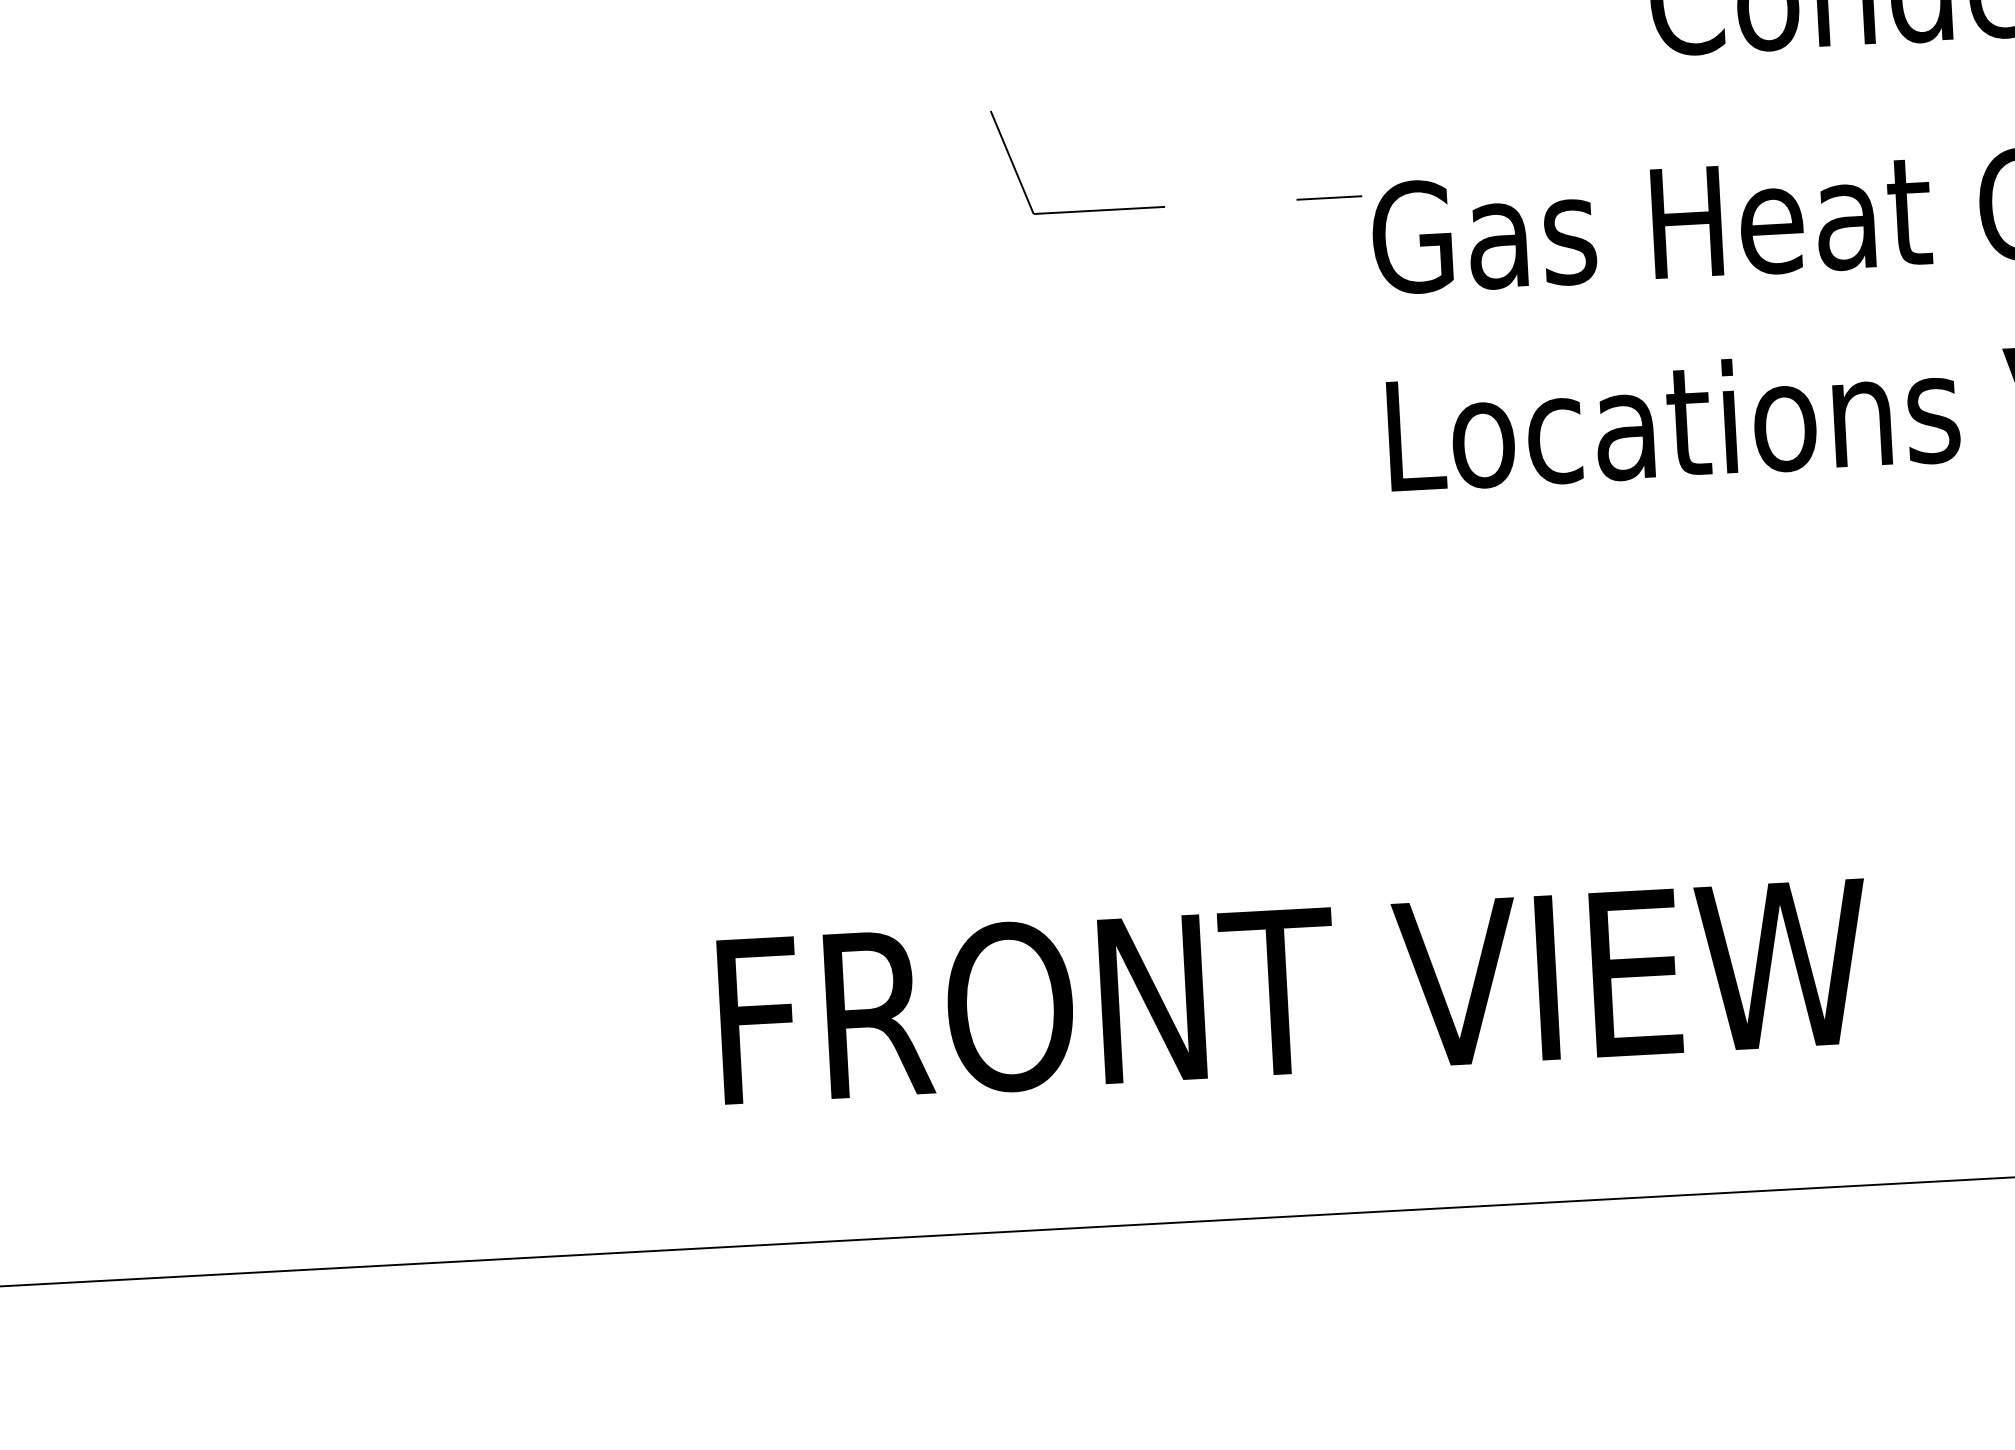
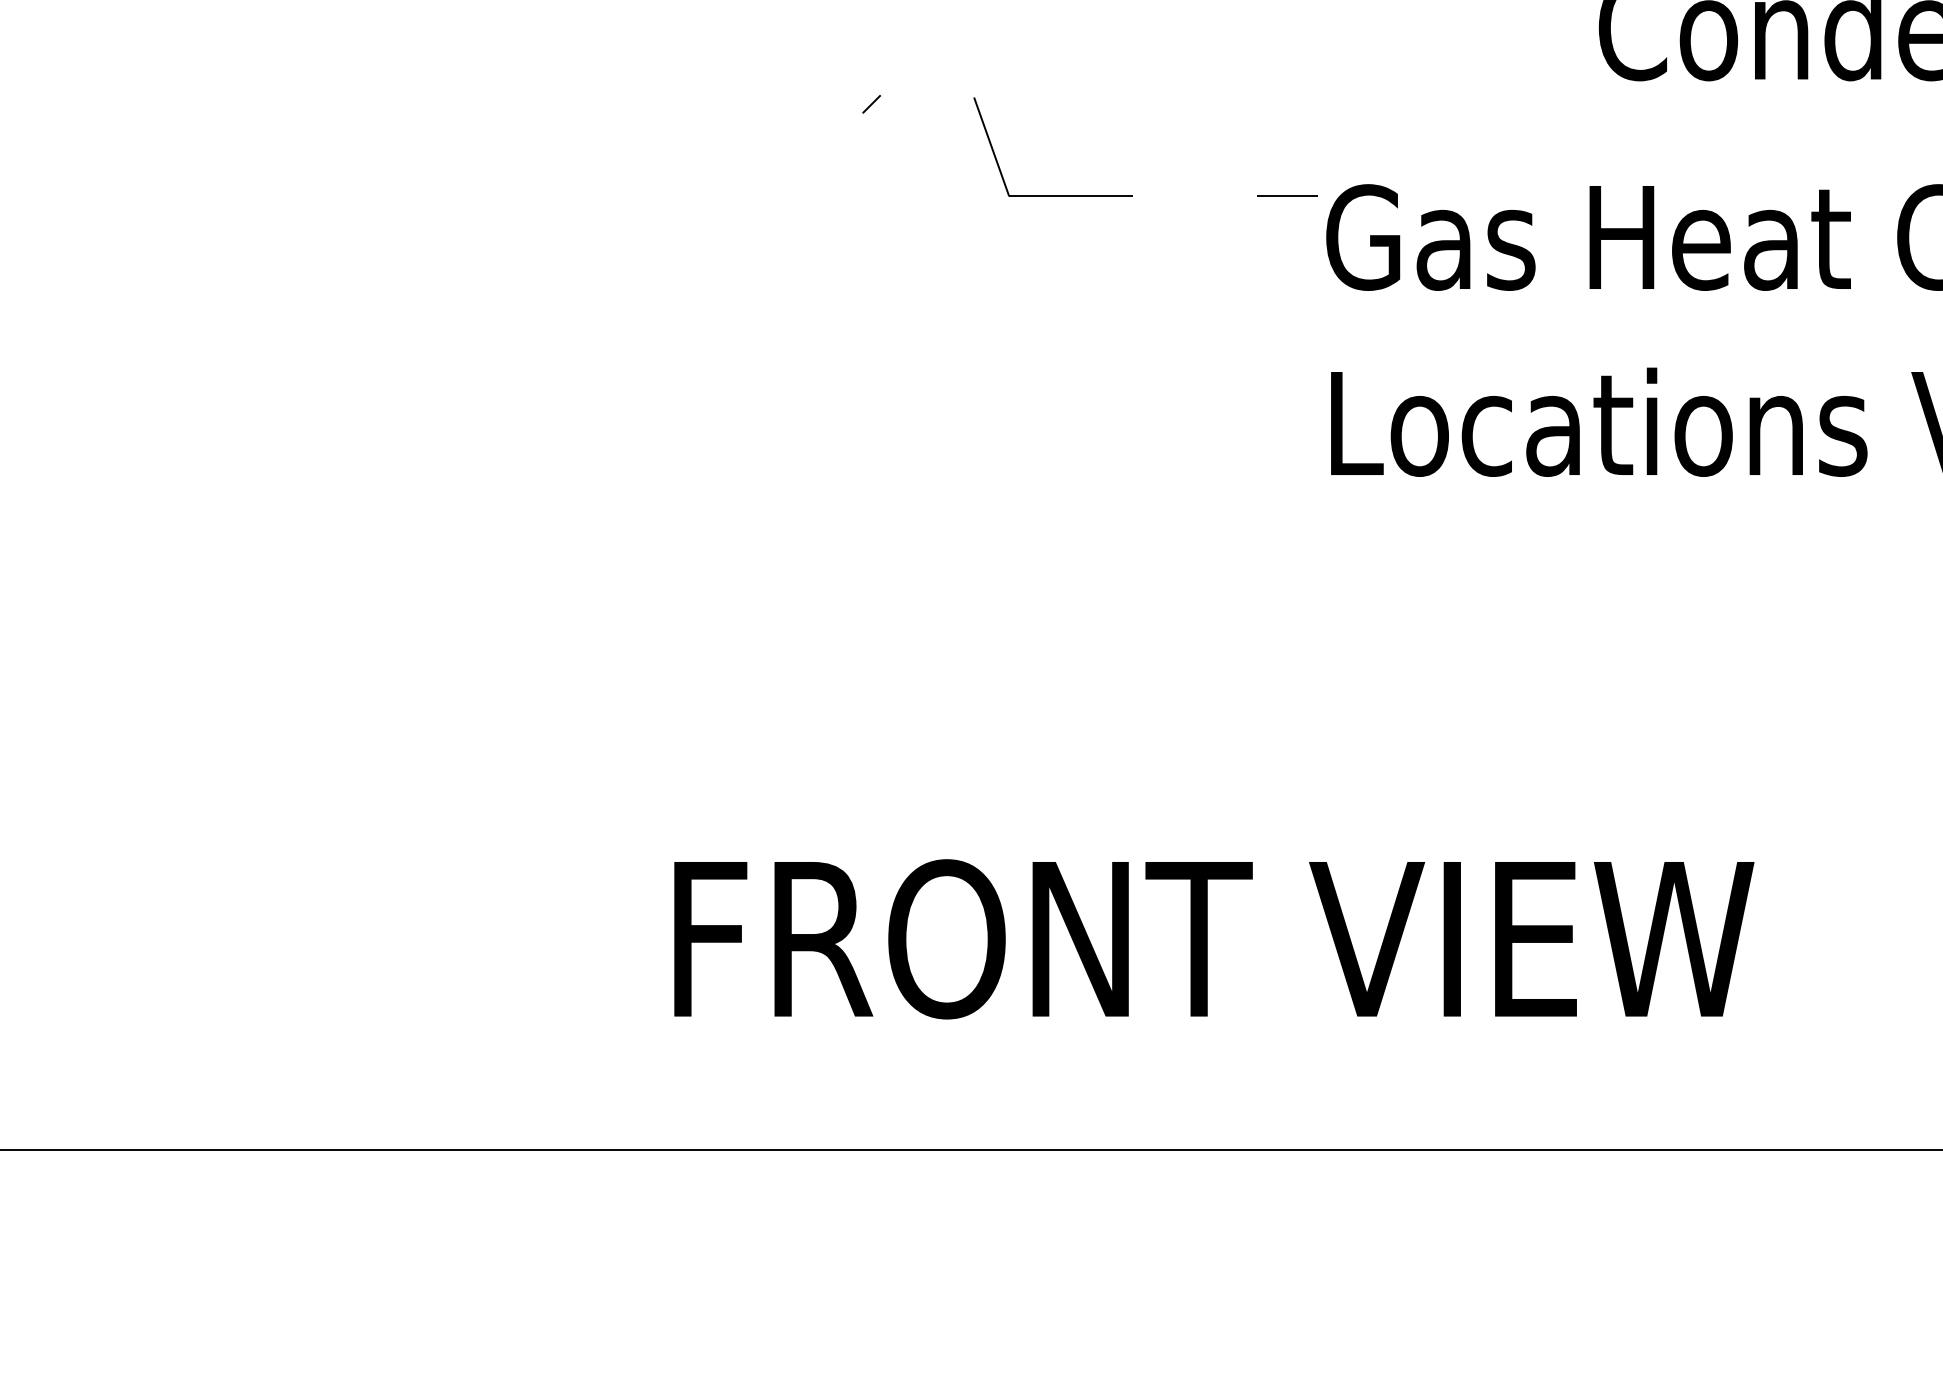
line: (882, 124) -> (871, 104), added

